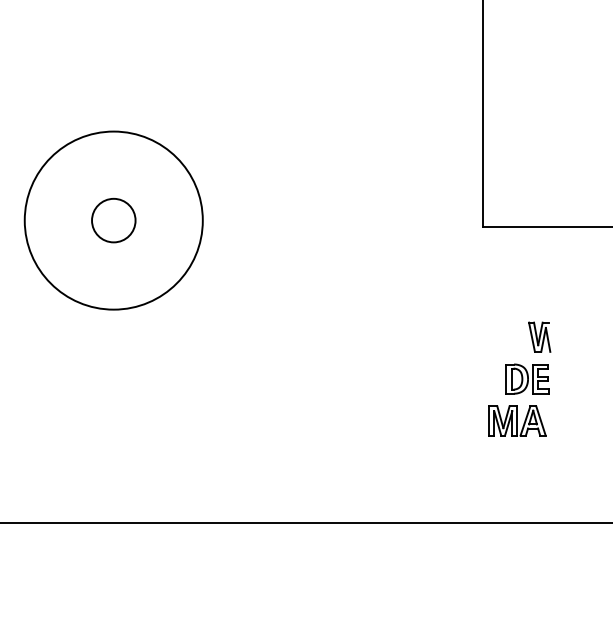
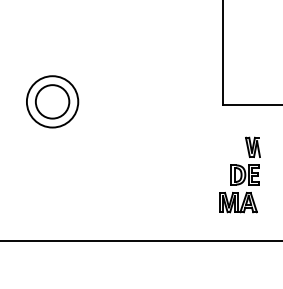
circle: (113, 219) -> (52, 101), size x0.62
circle: (113, 219) -> (52, 101), size x1.67
part: (518, 378) -> (239, 174), size x1.43

